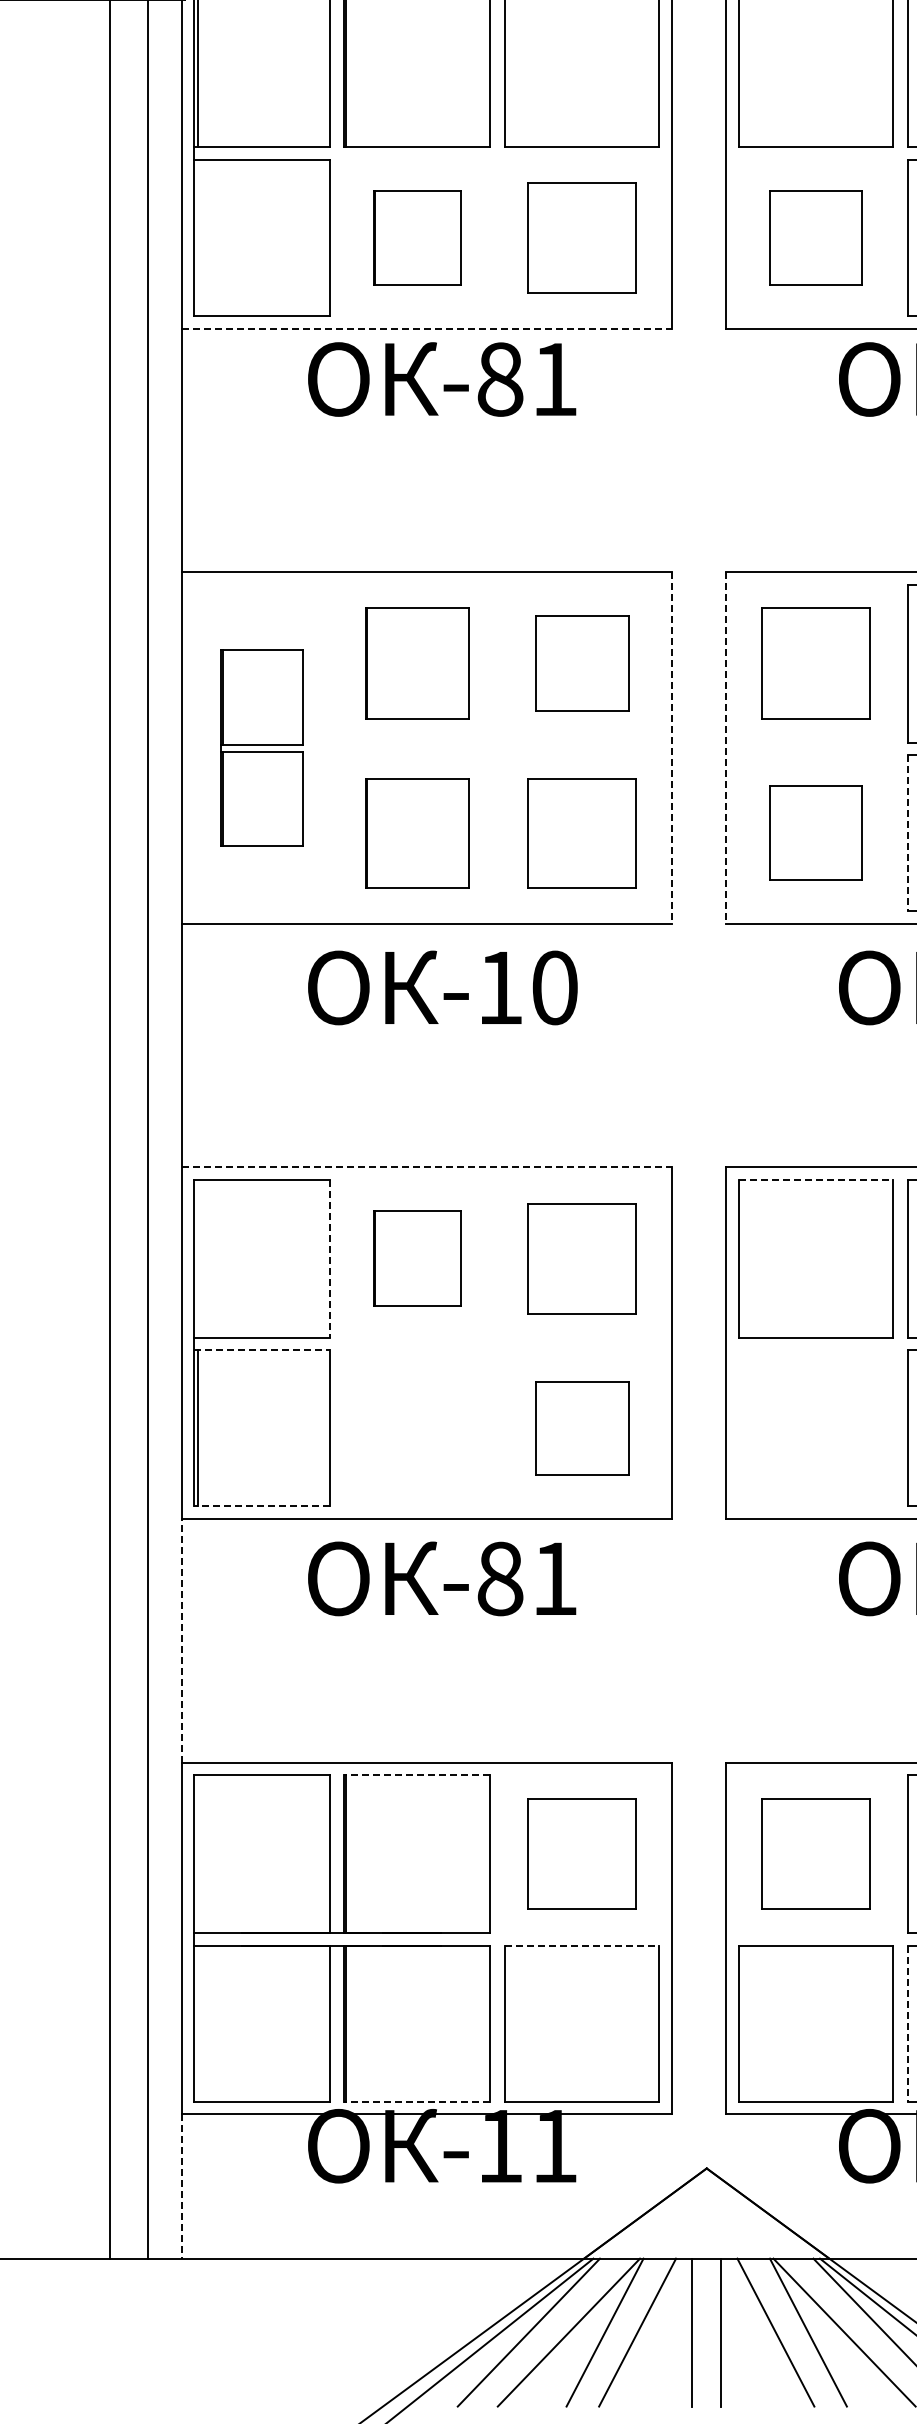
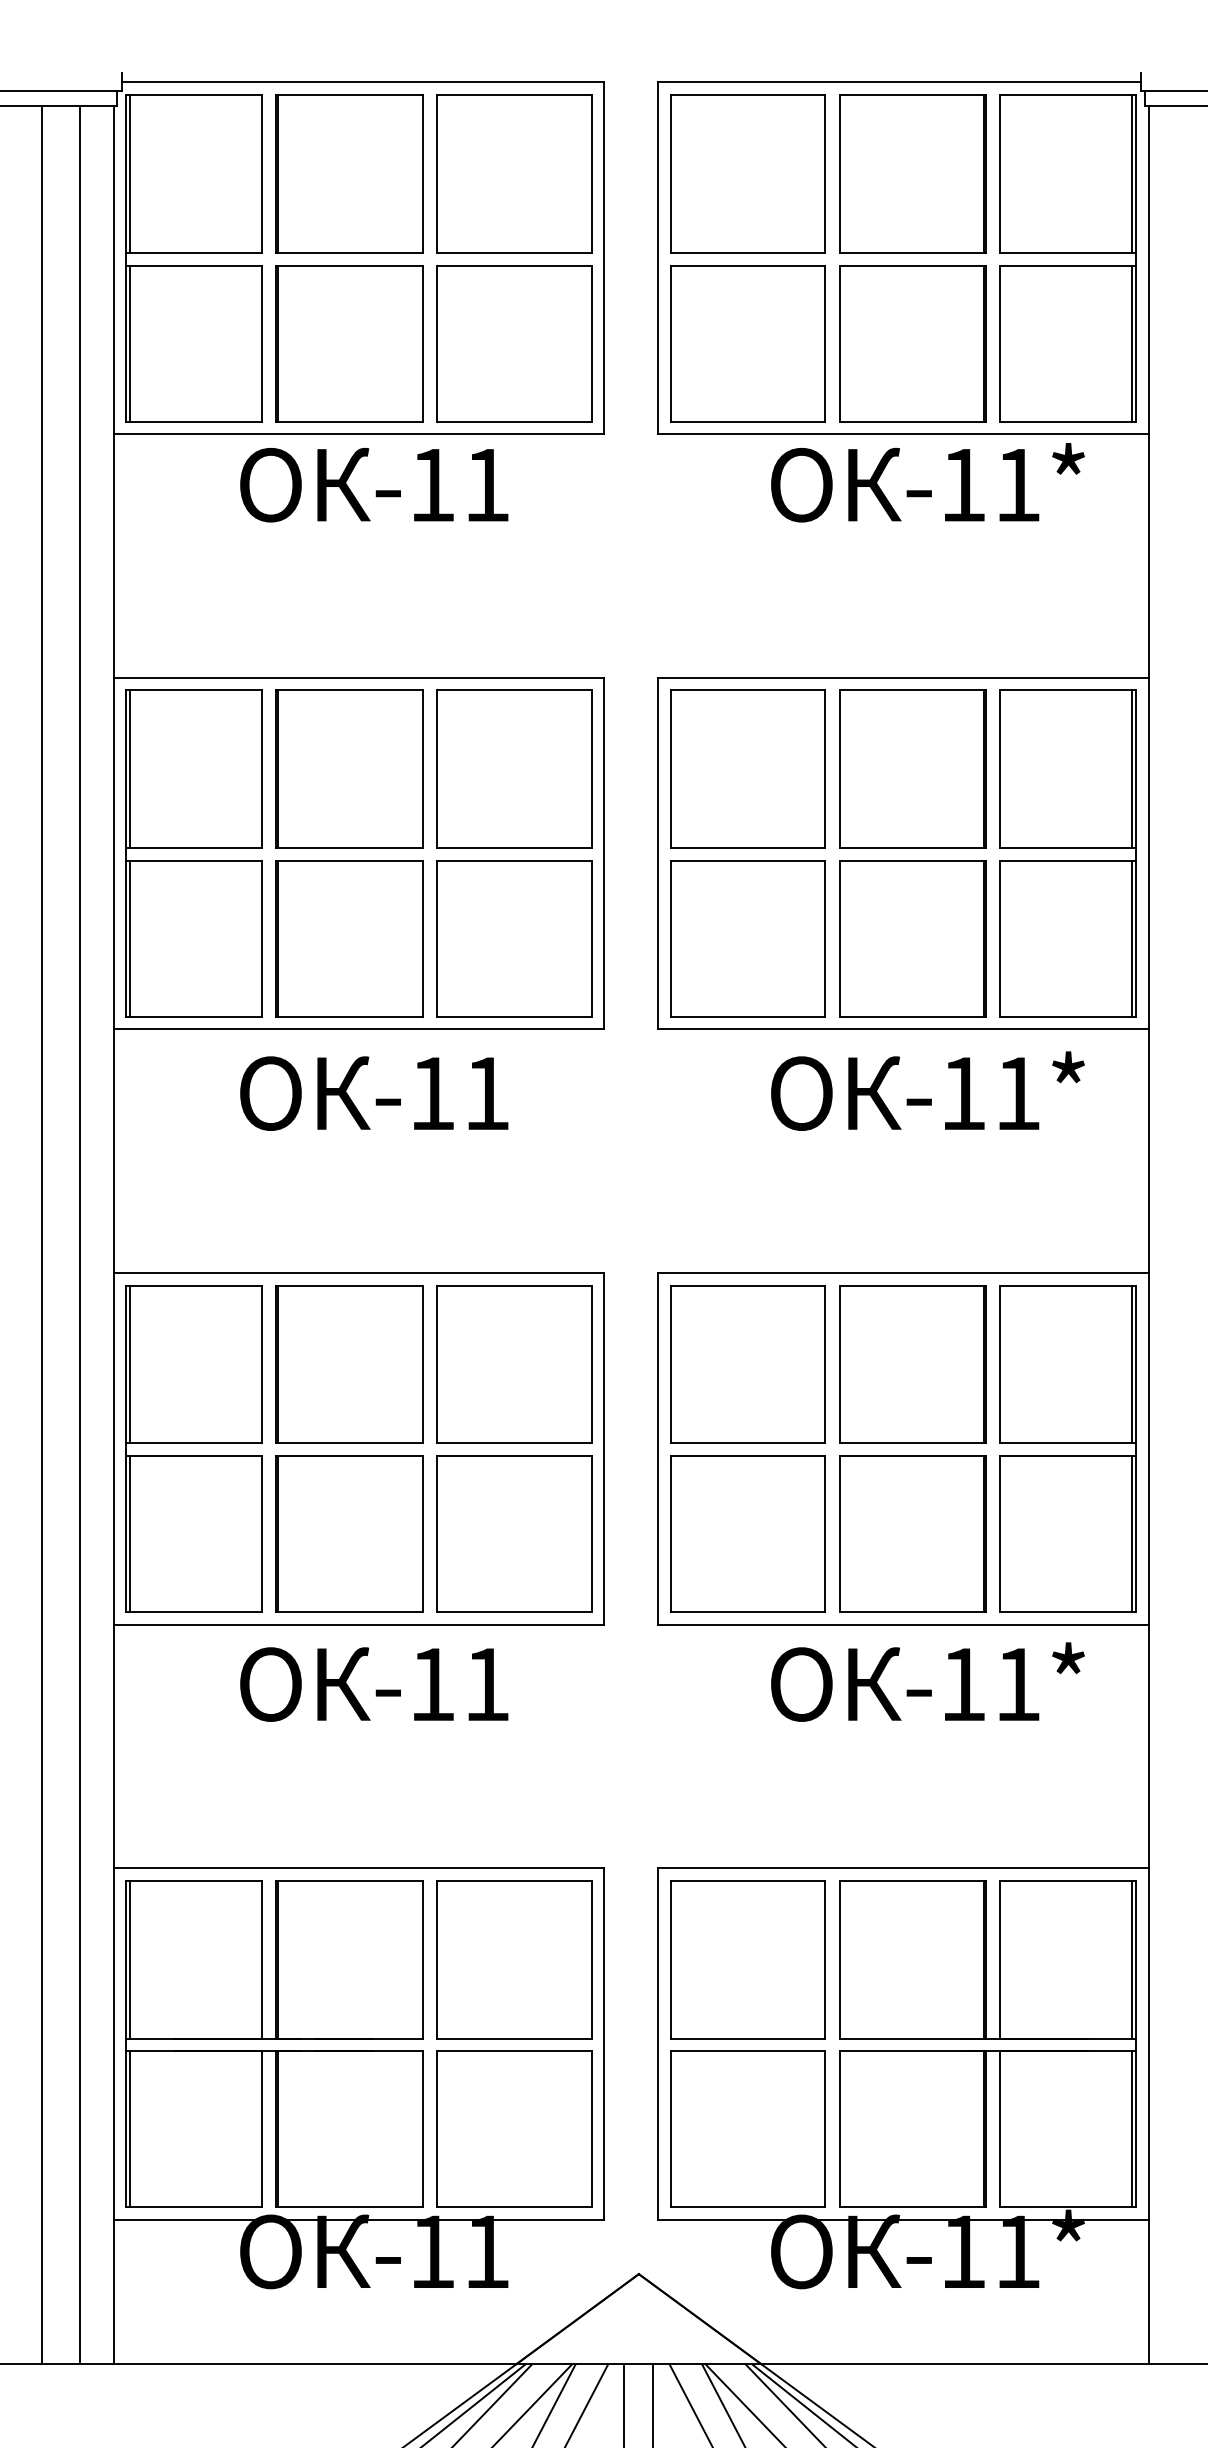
line: (198, 237) -> (130, 343), added
part: (417, 237) -> (349, 343), size x1.67
part: (582, 237) -> (514, 343), size x1.43
part: (815, 237) -> (747, 343), size x1.67
line: (427, 328) -> (359, 434), dashed -> solid
text: (500, 379) -> (432, 485), -81 -> -11
part: (417, 662) -> (349, 768), size x1.43
part: (582, 662) -> (514, 768), size x1.67
part: (815, 662) -> (747, 768), size x1.43
part: (261, 747) -> (193, 853), size x1.67
line: (672, 747) -> (604, 853), dashed -> solid
line: (726, 747) -> (658, 853), dashed -> solid
part: (417, 832) -> (349, 938), size x1.43
part: (582, 832) -> (514, 938), size x1.43
part: (815, 832) -> (747, 938), size x1.67
line: (907, 833) -> (839, 939), dashed -> solid
text: (555, 987) -> (487, 1093), -10 -> -11
line: (427, 1167) -> (359, 1273), dashed -> solid
line: (816, 1179) -> (748, 1285), dashed -> solid
line: (198, 1258) -> (130, 1364), added
line: (329, 1258) -> (261, 1364), dashed -> solid
part: (417, 1258) -> (349, 1364), size x1.67
part: (582, 1258) -> (514, 1364), size x1.43
line: (262, 1350) -> (194, 1456), dashed -> solid
part: (417, 1427) -> (349, 1533), added
part: (582, 1427) -> (514, 1533), size x1.67
part: (815, 1427) -> (747, 1533), added
line: (262, 1506) -> (194, 1612), dashed -> solid
text: (500, 1578) -> (432, 1684), -81 -> -11
line: (181, 1640) -> (113, 1746), dashed -> solid
line: (416, 1774) -> (348, 1880), dashed -> solid
line: (198, 1853) -> (130, 1959), added
part: (582, 1853) -> (514, 1959), size x1.43
part: (815, 1853) -> (747, 1959), size x1.43
line: (582, 1945) -> (514, 2051), dashed -> solid
line: (198, 2023) -> (130, 2129), added
line: (907, 2023) -> (839, 2129), dashed -> solid
line: (416, 2101) -> (348, 2207), dashed -> solid
line: (181, 2186) -> (113, 2292), dashed -> solid

